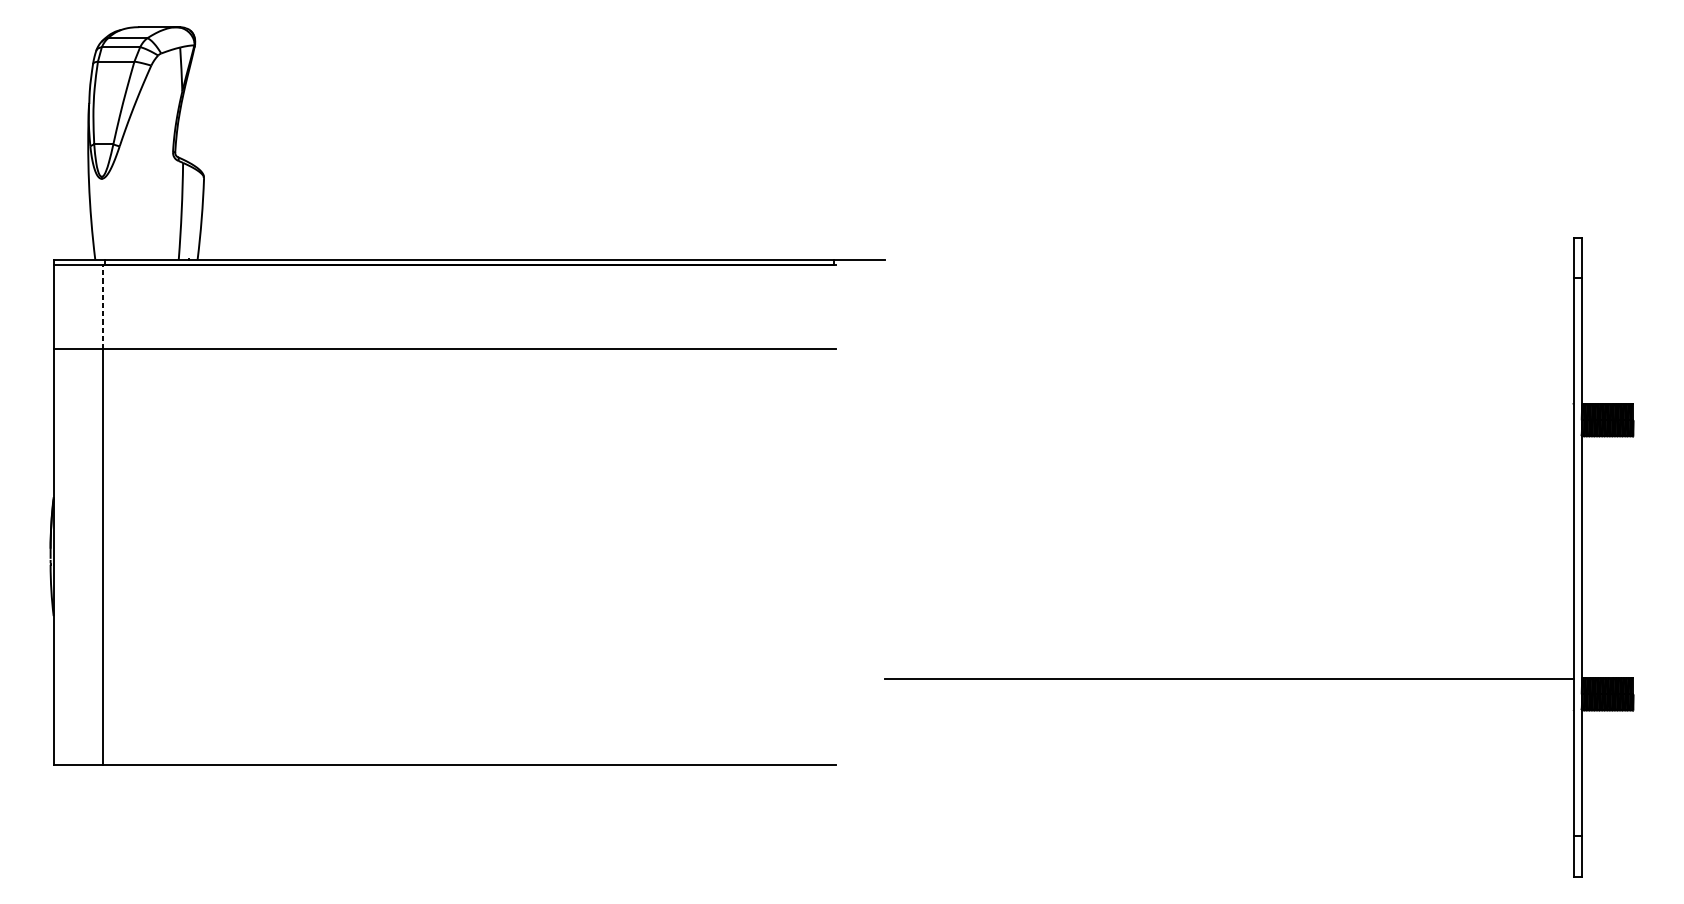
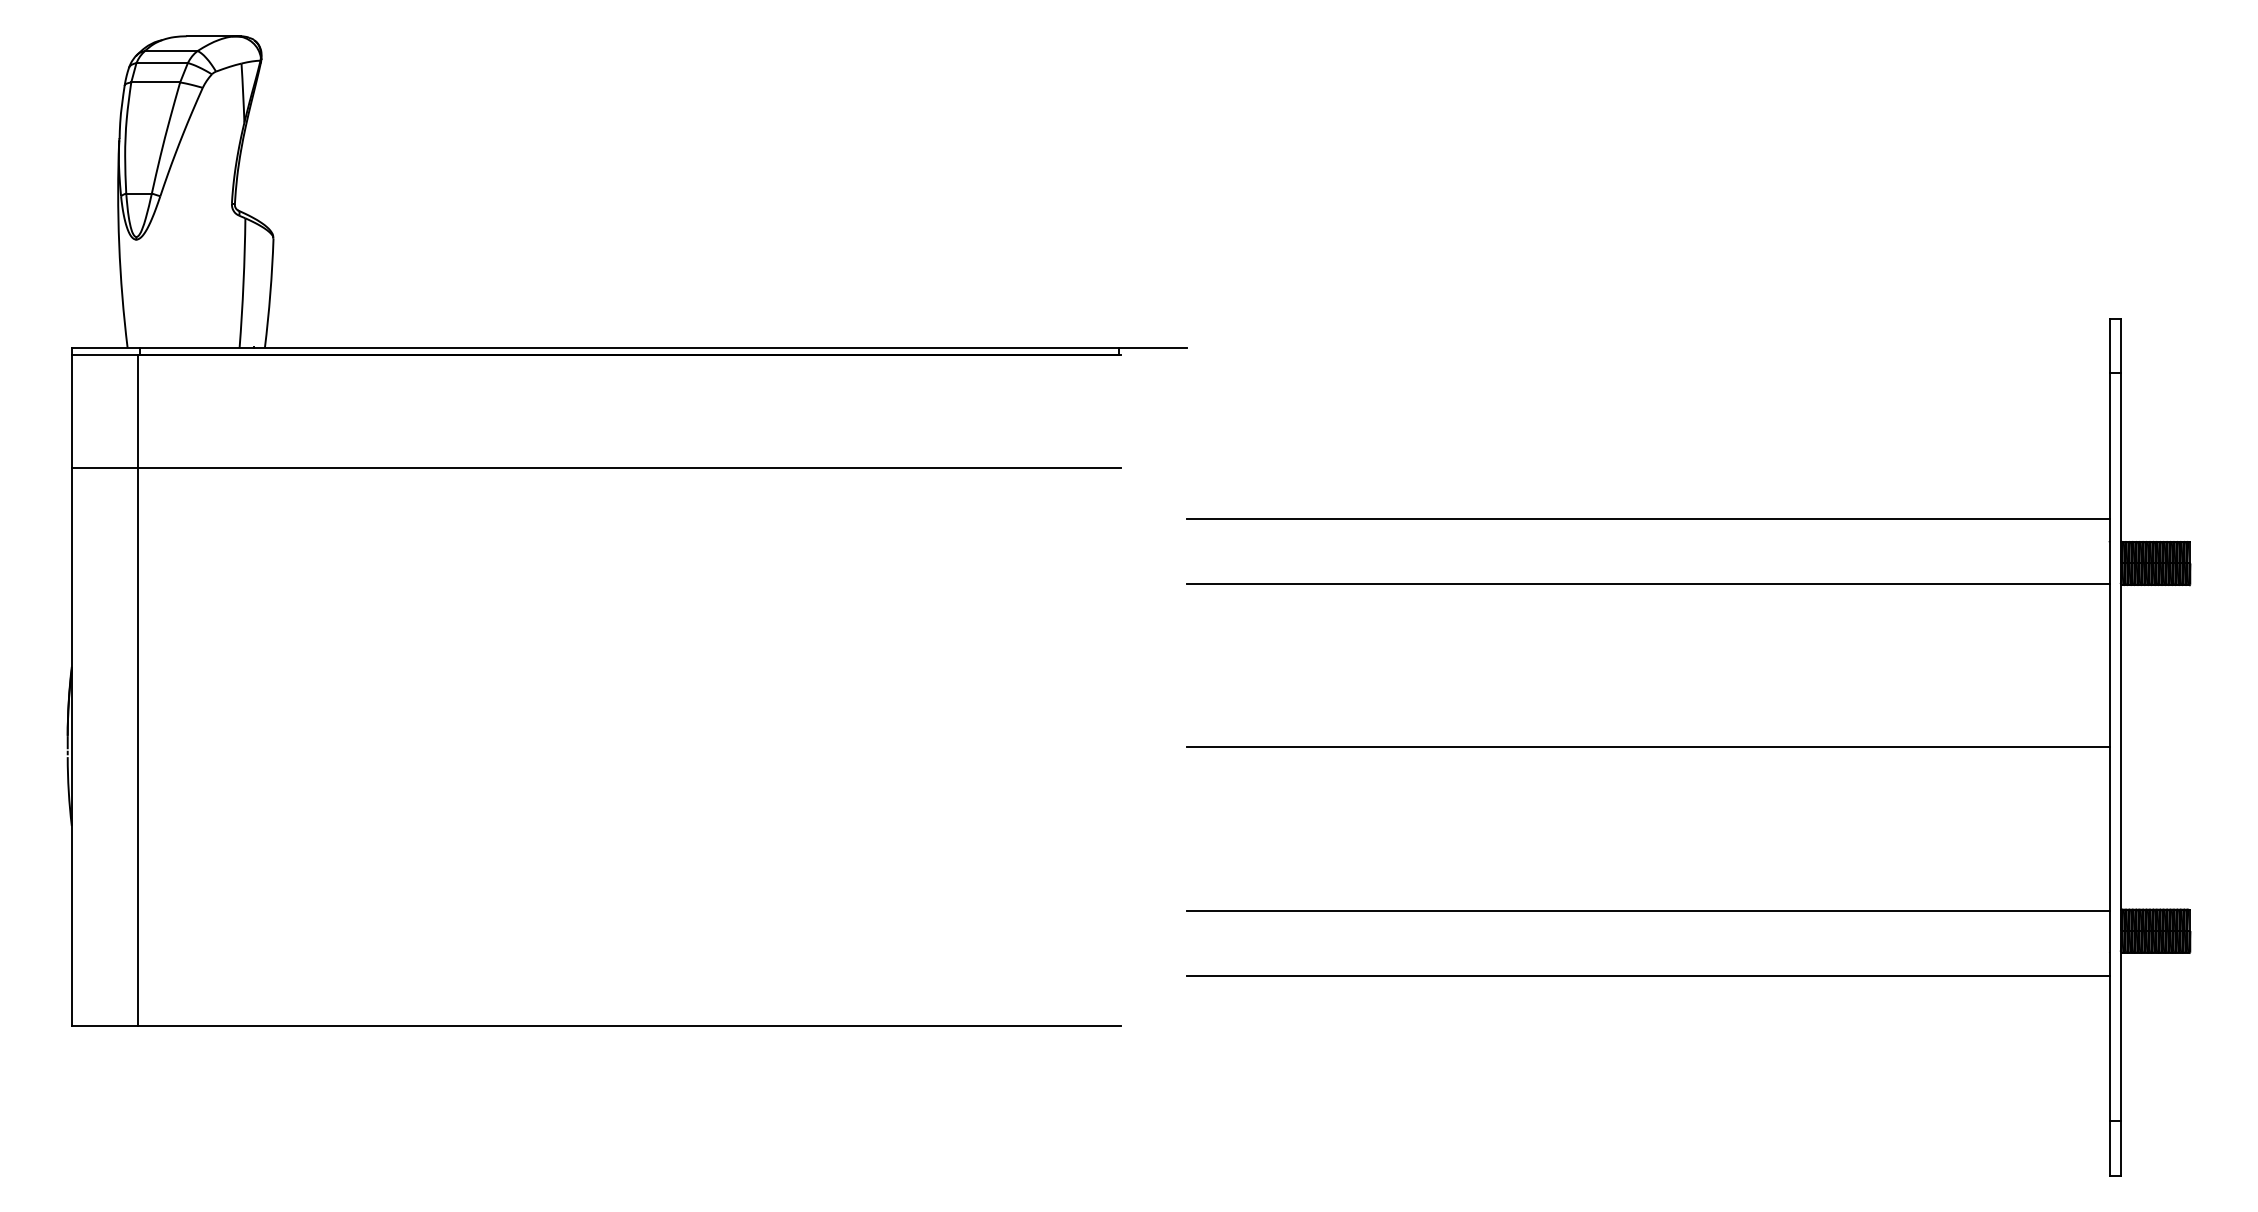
line: (103, 306) -> (138, 411), dashed -> solid
line: (1229, 386) -> (1648, 518), added
line: (1229, 435) -> (1648, 584), added
line: (1229, 557) -> (1648, 747), added
line: (1229, 727) -> (1648, 975), added

